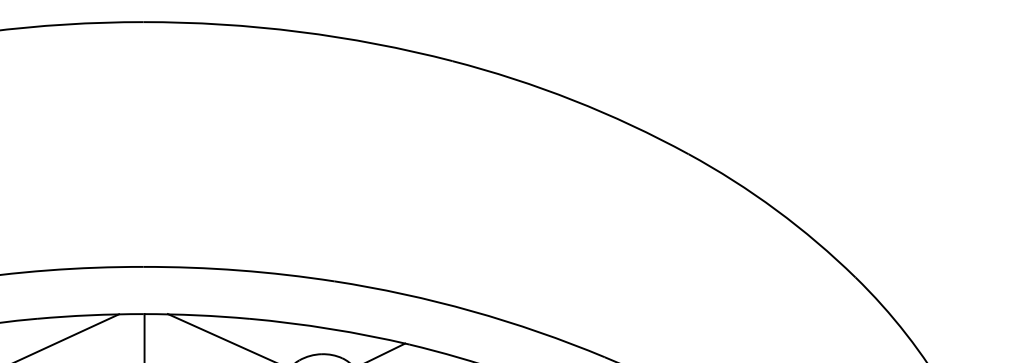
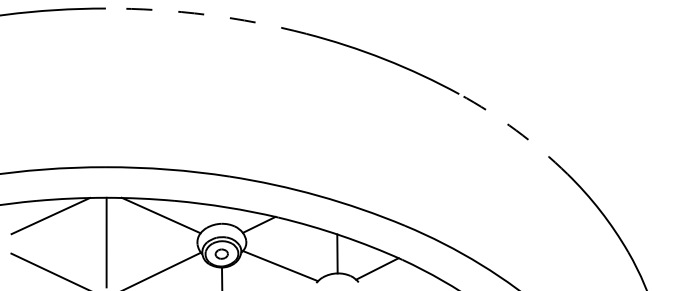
arc: (298, 31) -> (206, 14), solid -> dashed
arc: (776, 210) -> (516, 130), solid -> dashed

